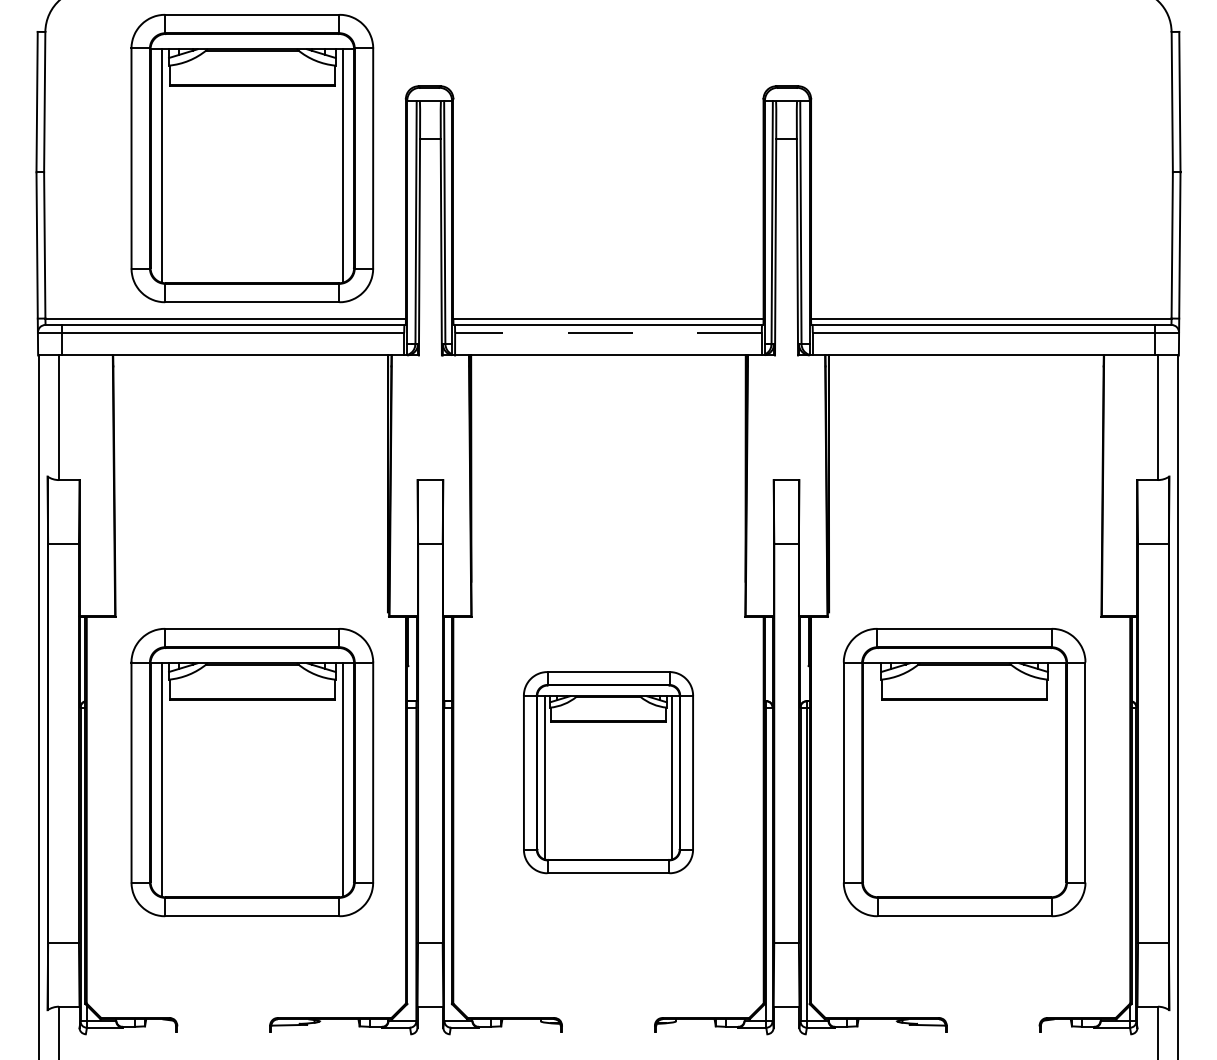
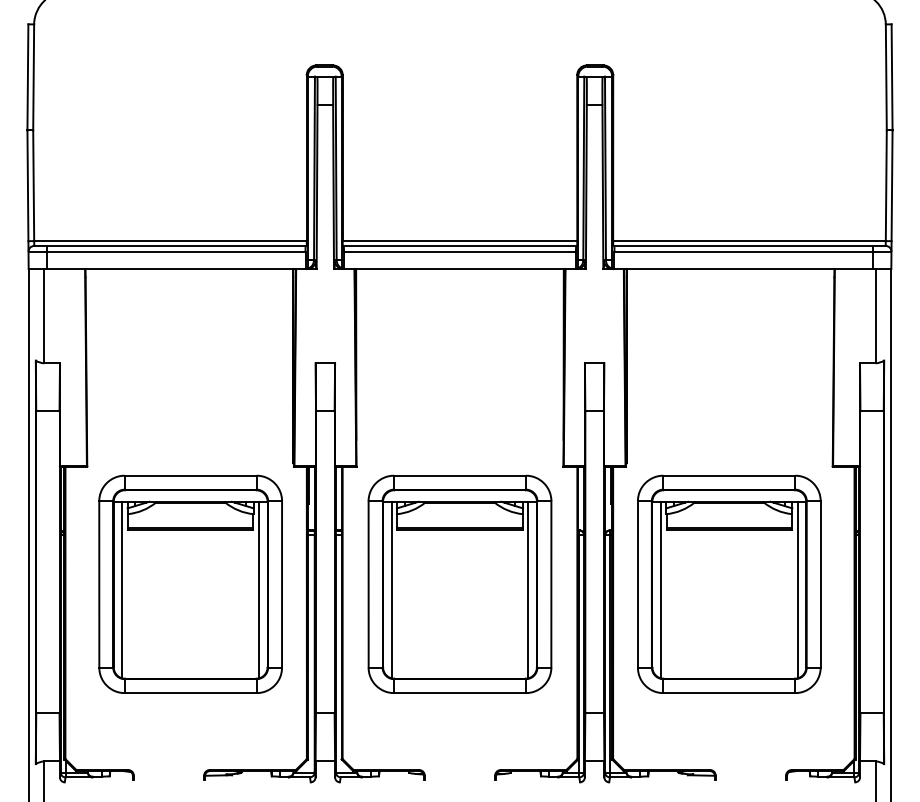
part: (252, 158) -> (190, 120), removed
line: (608, 332) -> (460, 251), dashed -> solid
part: (608, 772) -> (460, 584), size x1.43
line: (874, 779) -> (661, 589), added
line: (1054, 779) -> (797, 589), added

